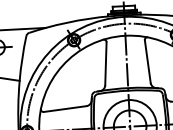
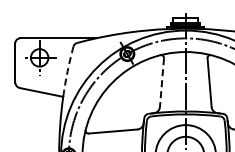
arc: (22, 58) -> (67, 71), solid -> dashed
line: (105, 64) -> (161, 83), solid -> dashed

